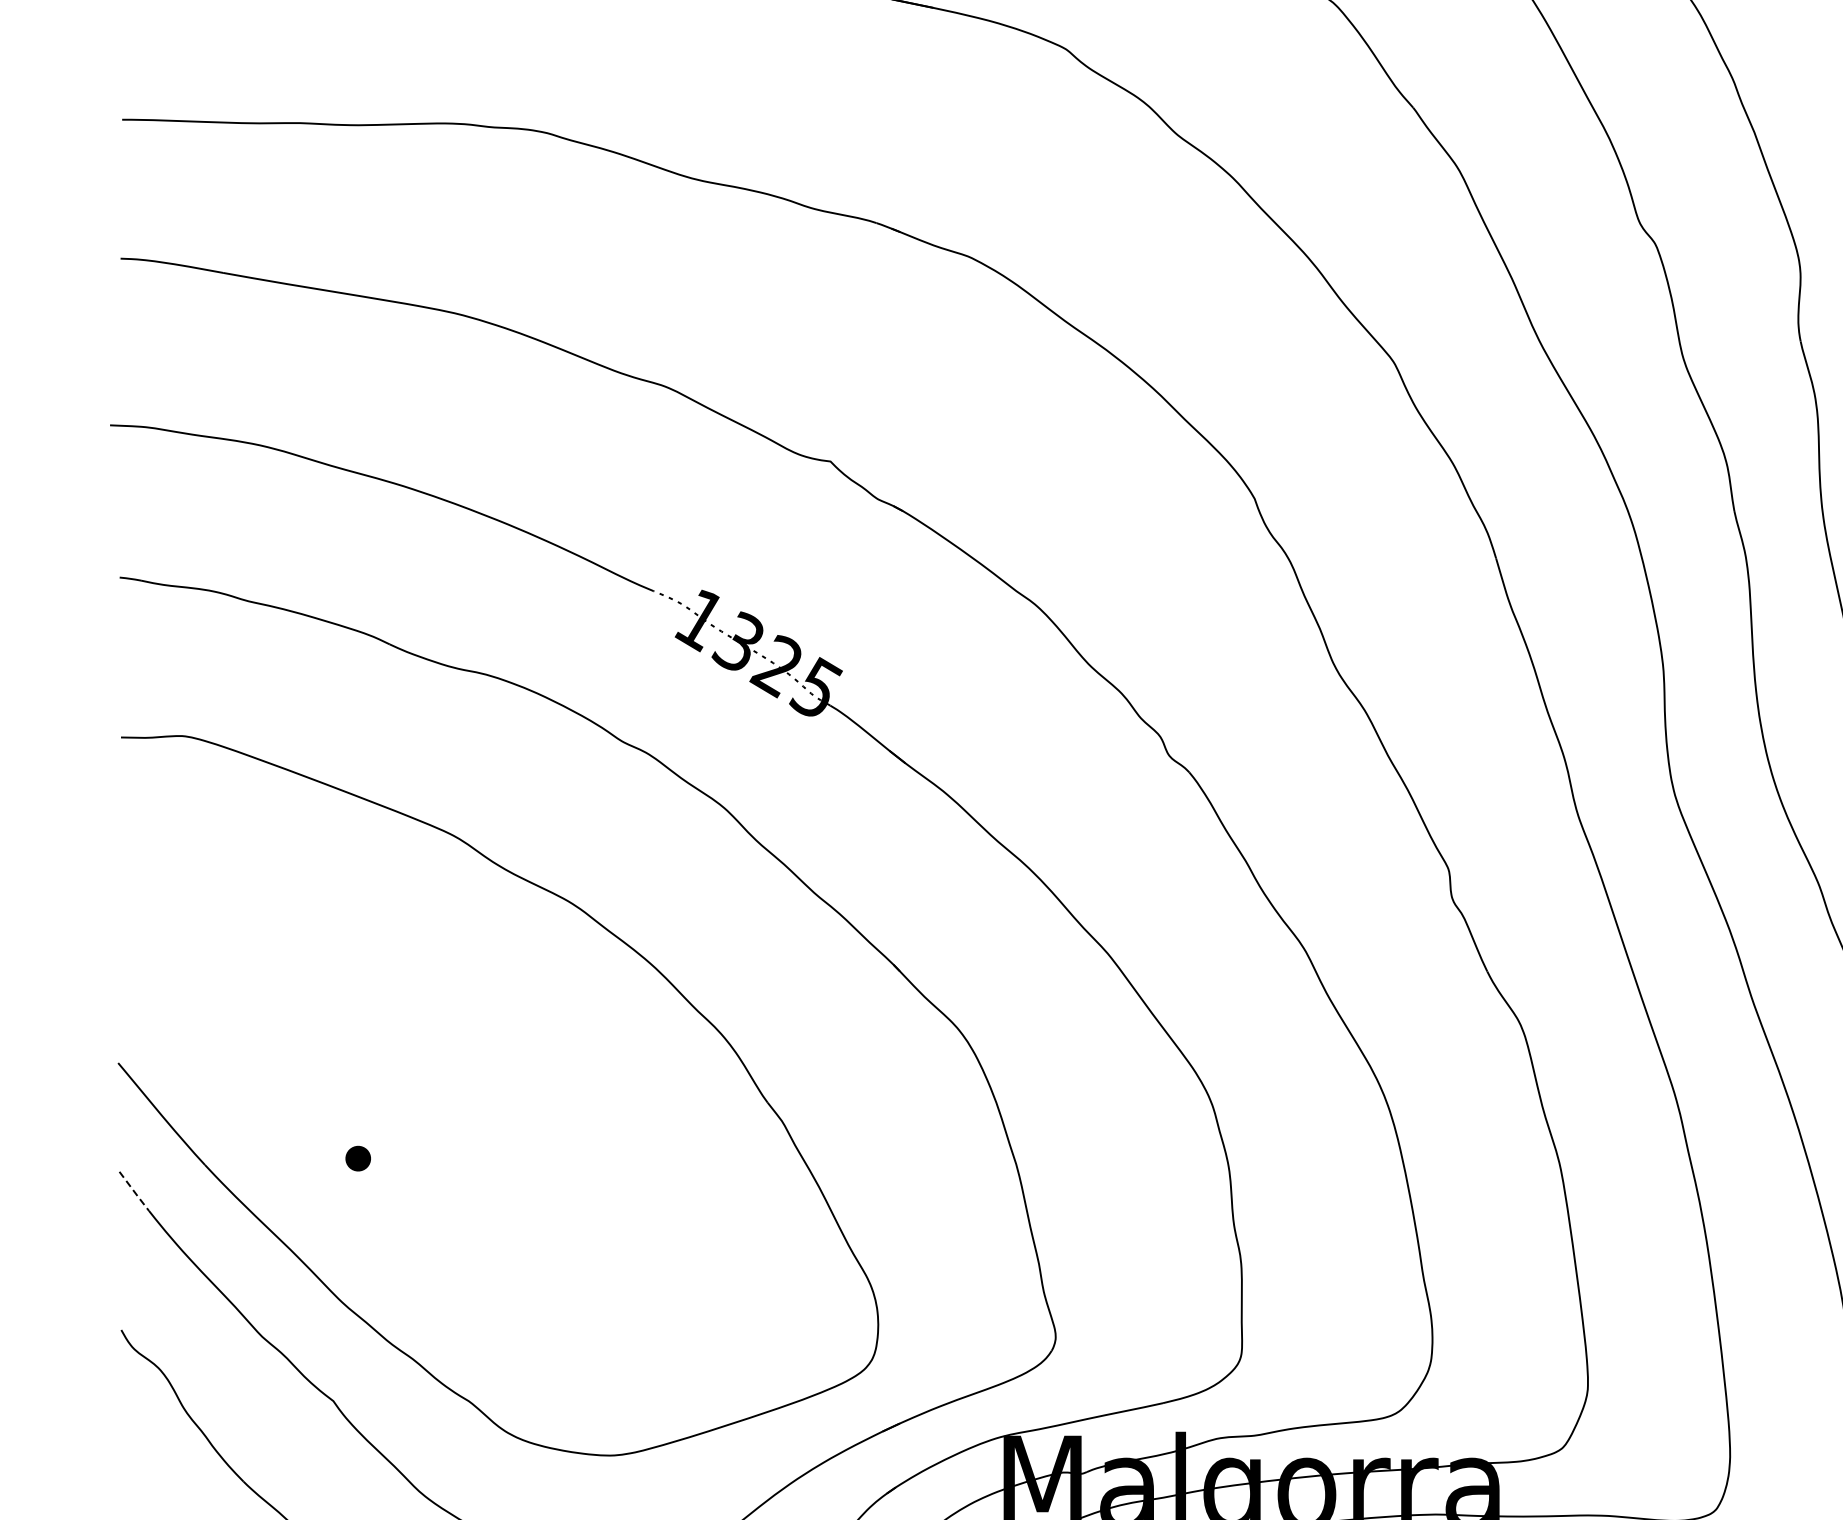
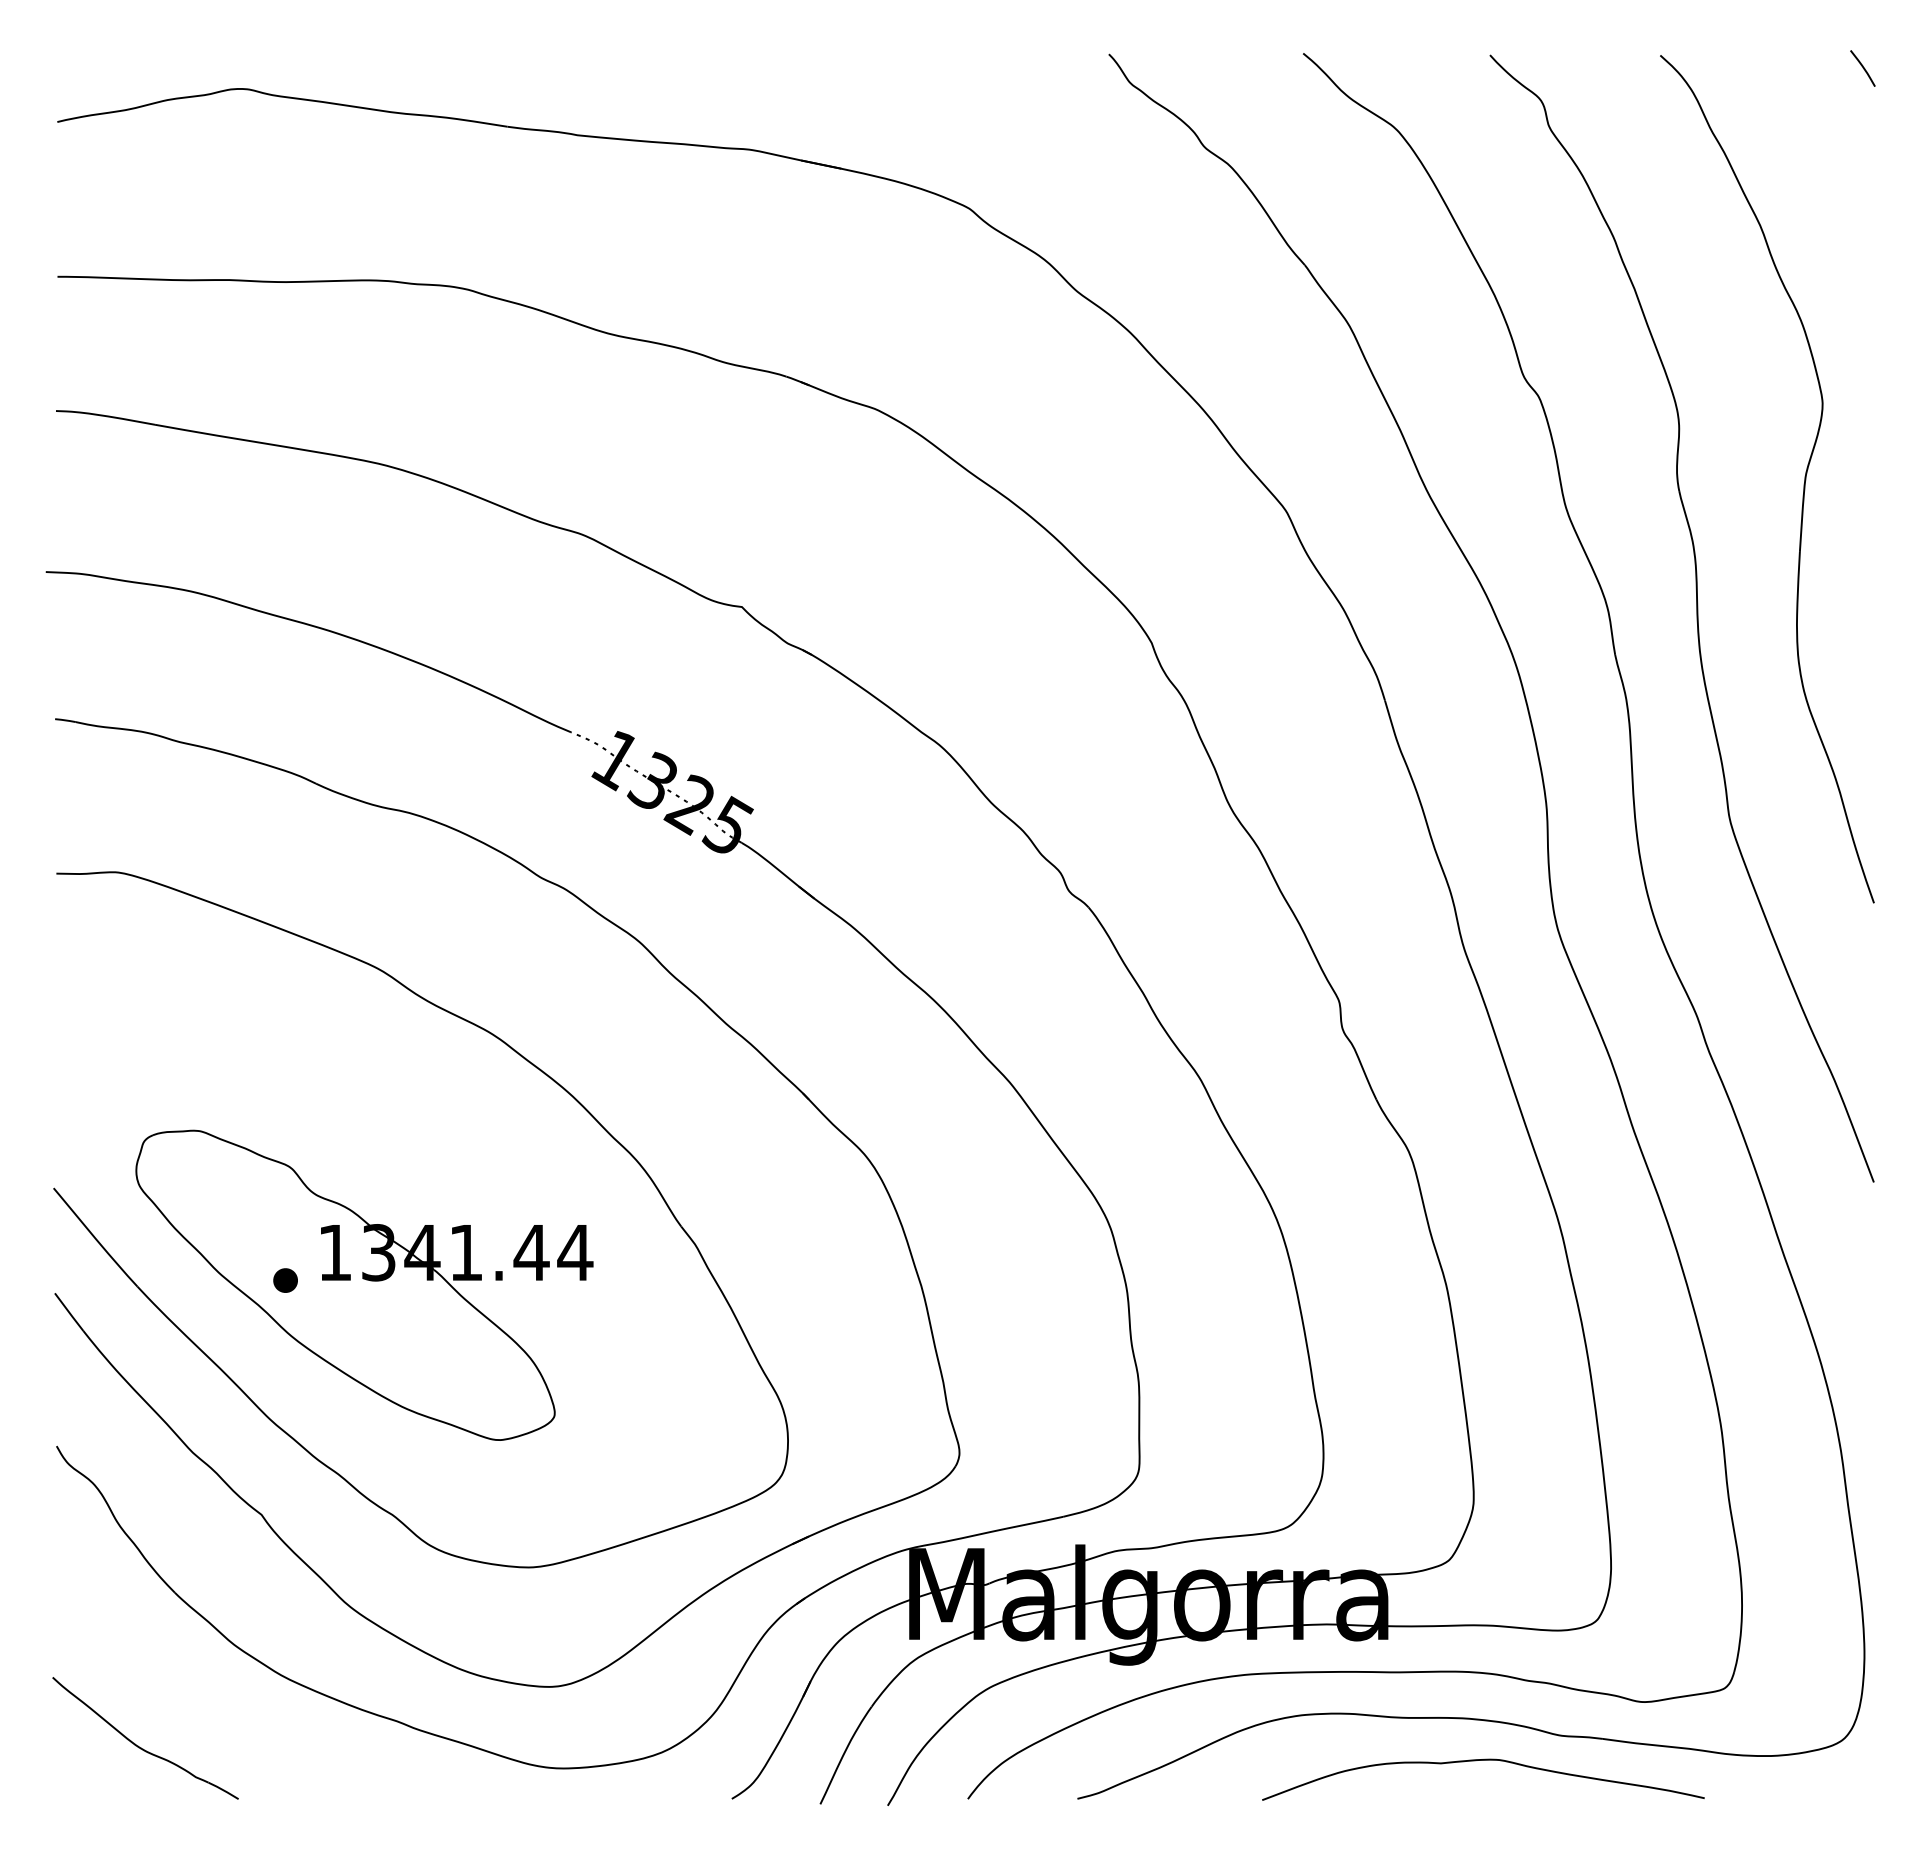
part: (439, 1162) -> (364, 1284), added
line: (134, 1192) -> (69, 1313), dashed -> solid

